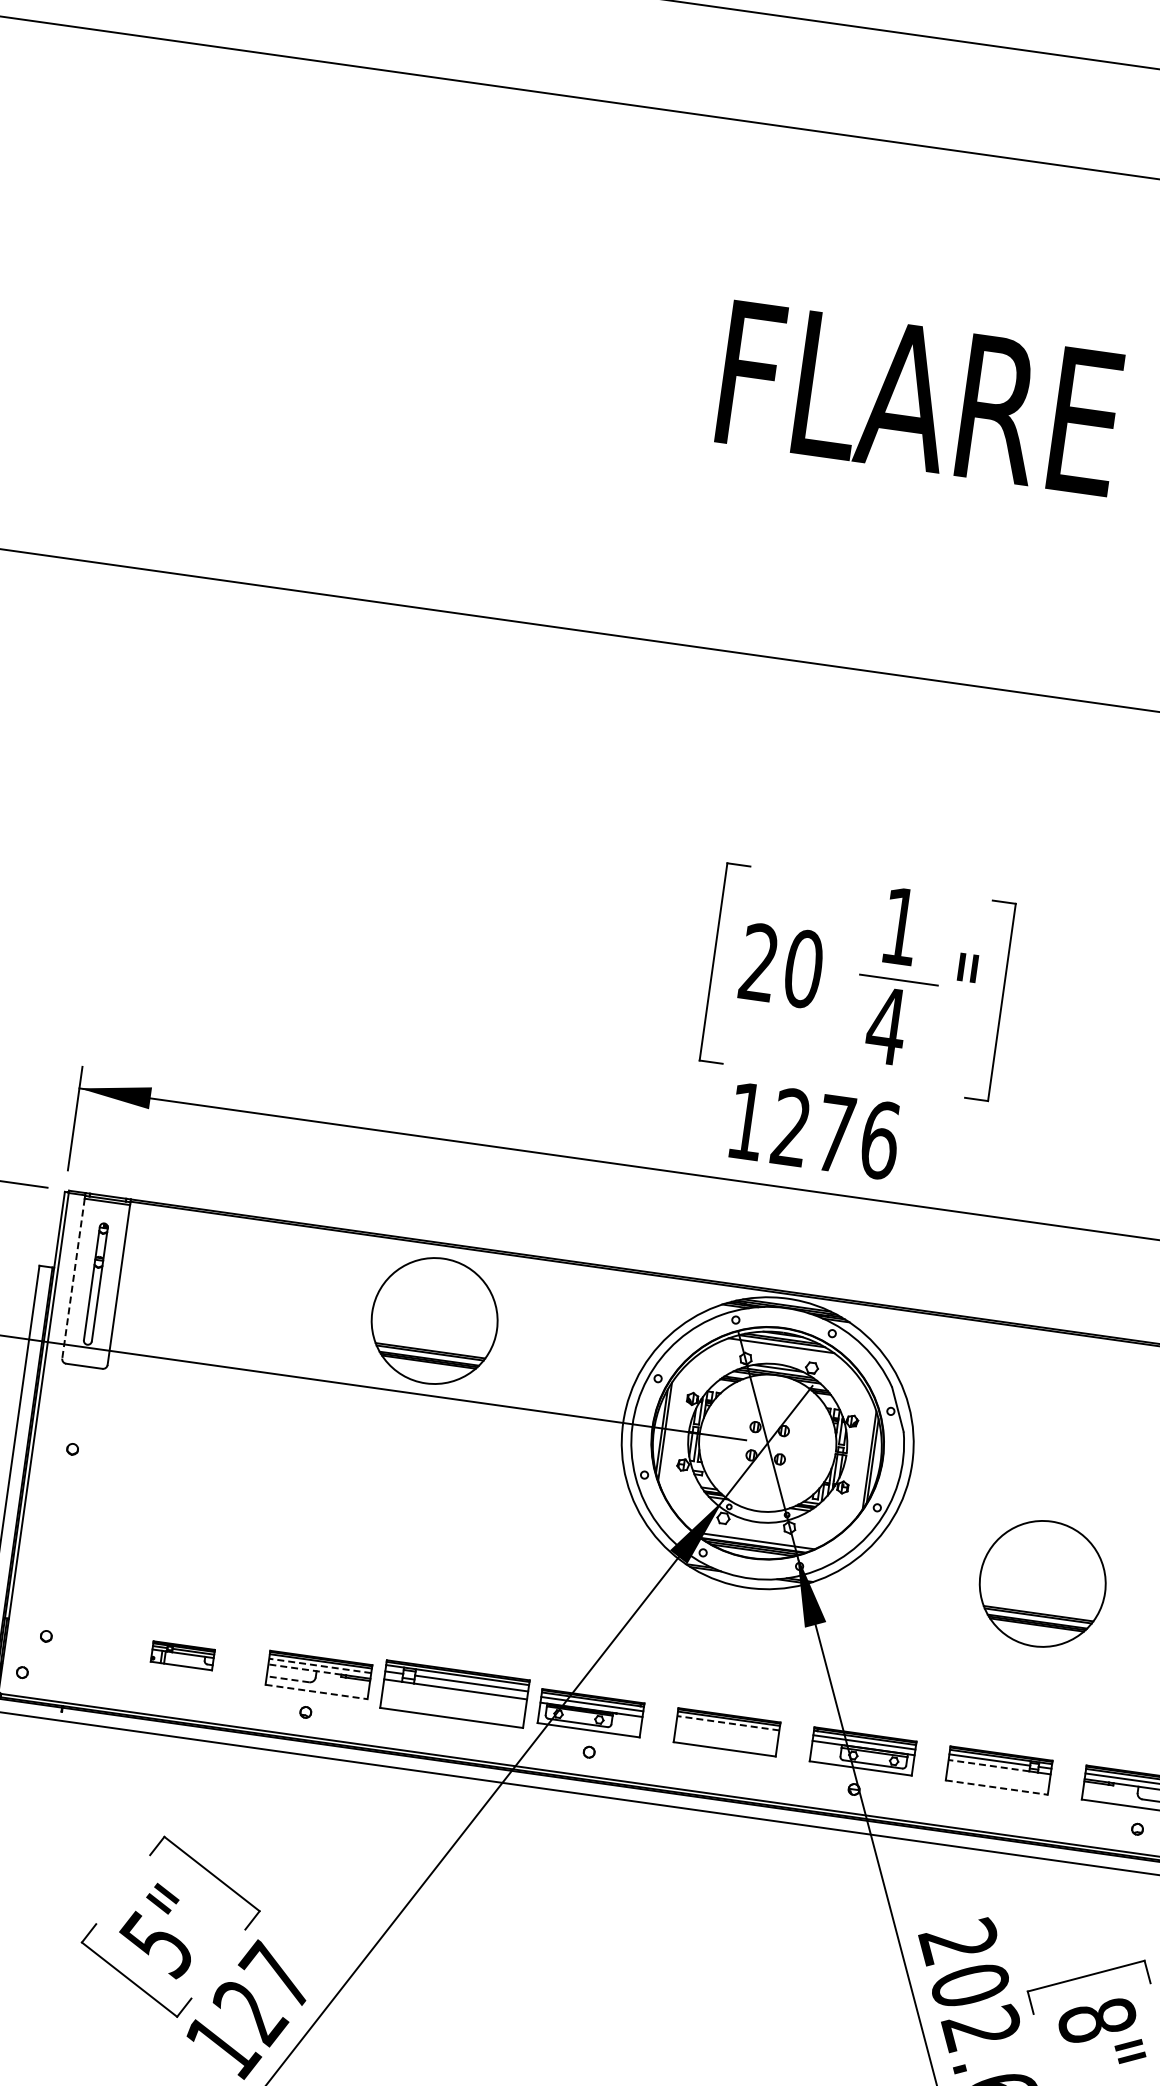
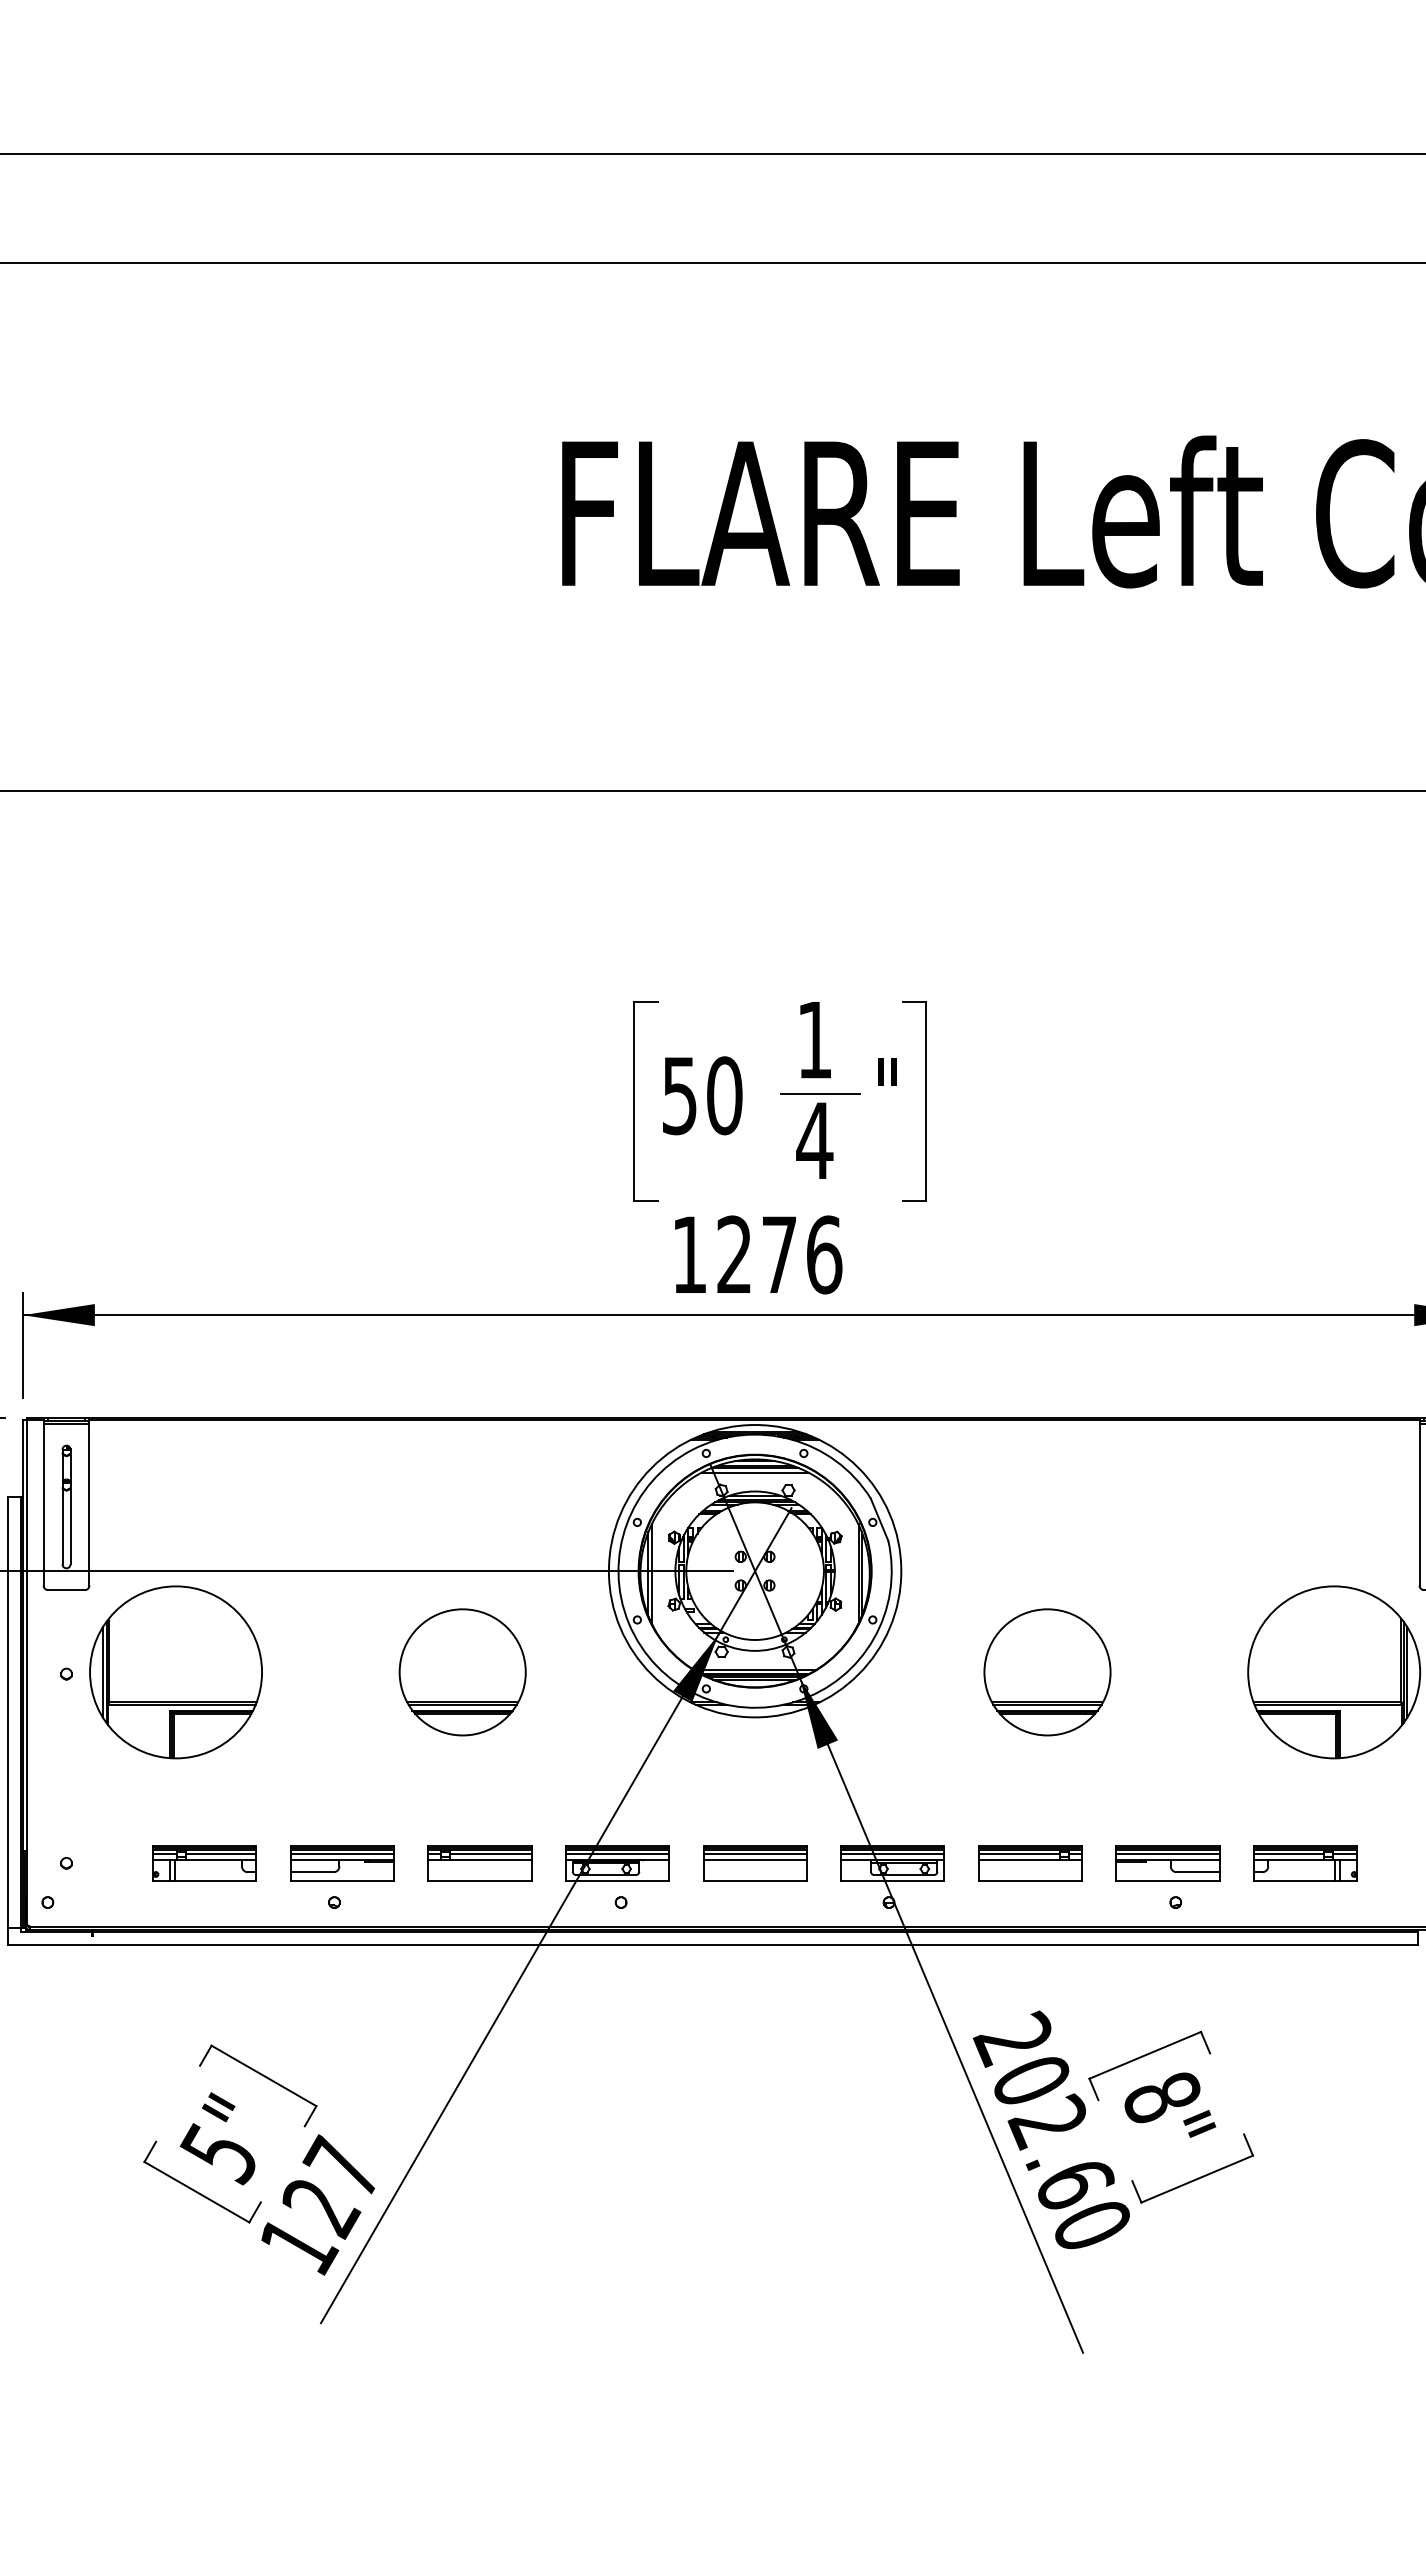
text: (759, 962) -> (679, 1095), 20 -> 50
line: (73, 1278) -> (43, 1504), dashed -> solid
part: (434, 1321) -> (462, 1672), moved
part: (180, 1462) -> (175, 1672), added
part: (182, 1655) -> (204, 1863), size x1.67
line: (320, 1666) -> (342, 1854), dashed -> solid
line: (304, 1669) -> (327, 1860), dashed -> solid
line: (287, 1679) -> (311, 1872), dashed -> solid
line: (316, 1691) -> (342, 1880), dashed -> solid
part: (454, 1693) -> (479, 1863), size x0.71
line: (728, 1723) -> (755, 1854), dashed -> solid
line: (726, 1729) -> (754, 1860), added
line: (988, 1766) -> (1019, 1860), dashed -> solid
line: (997, 1787) -> (1030, 1880), dashed -> solid

